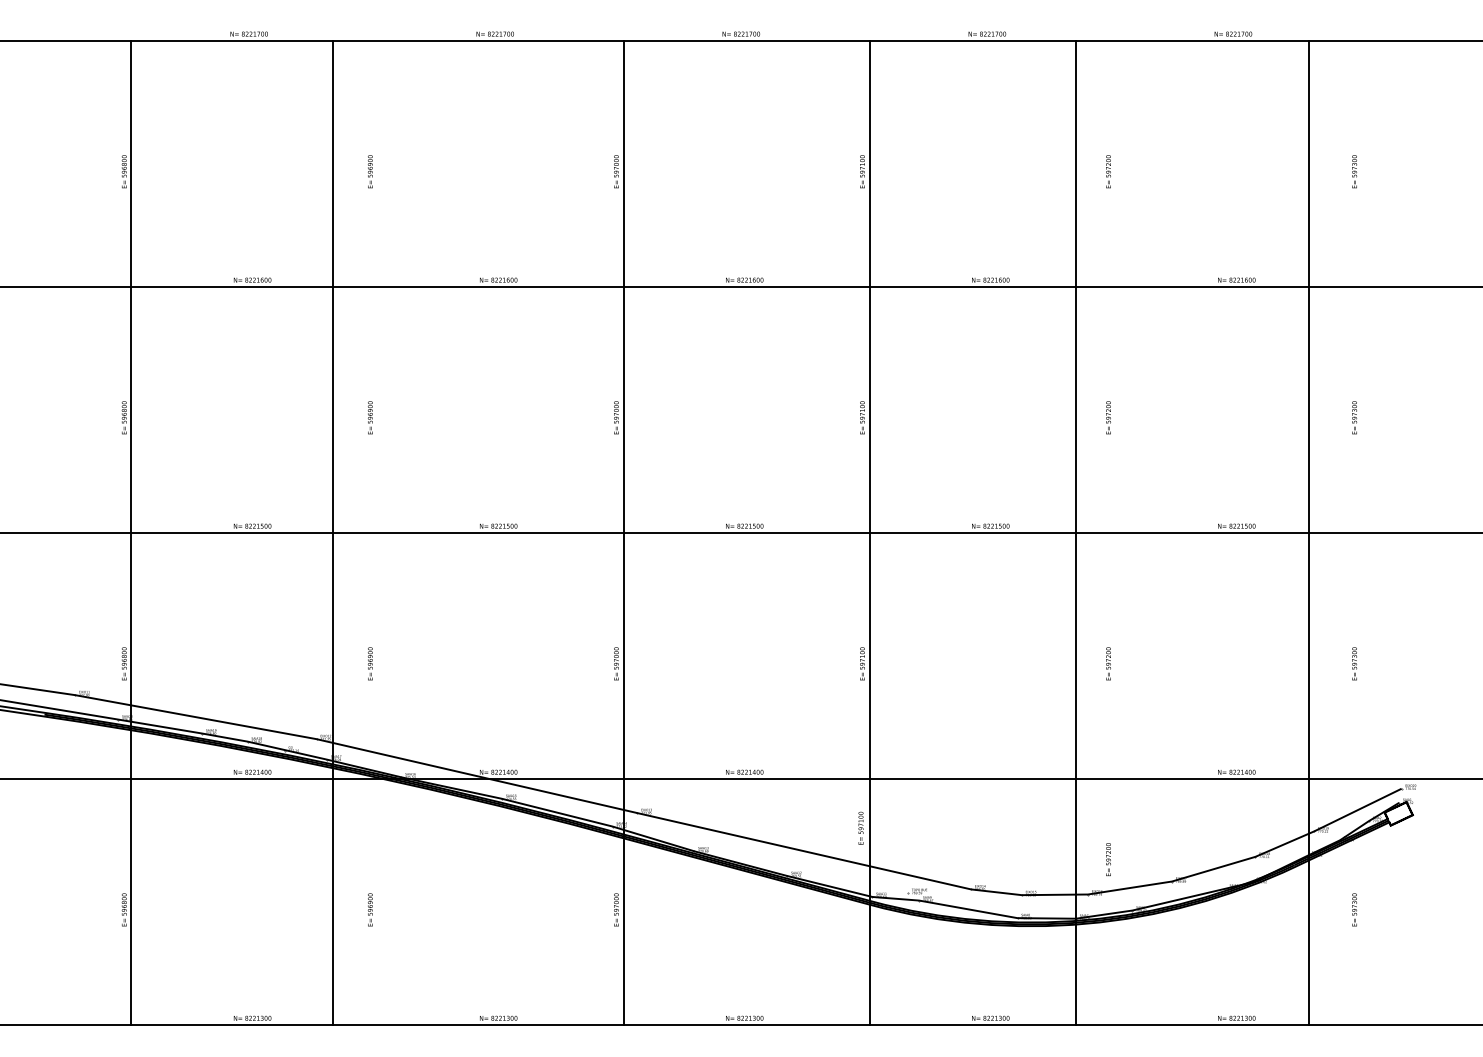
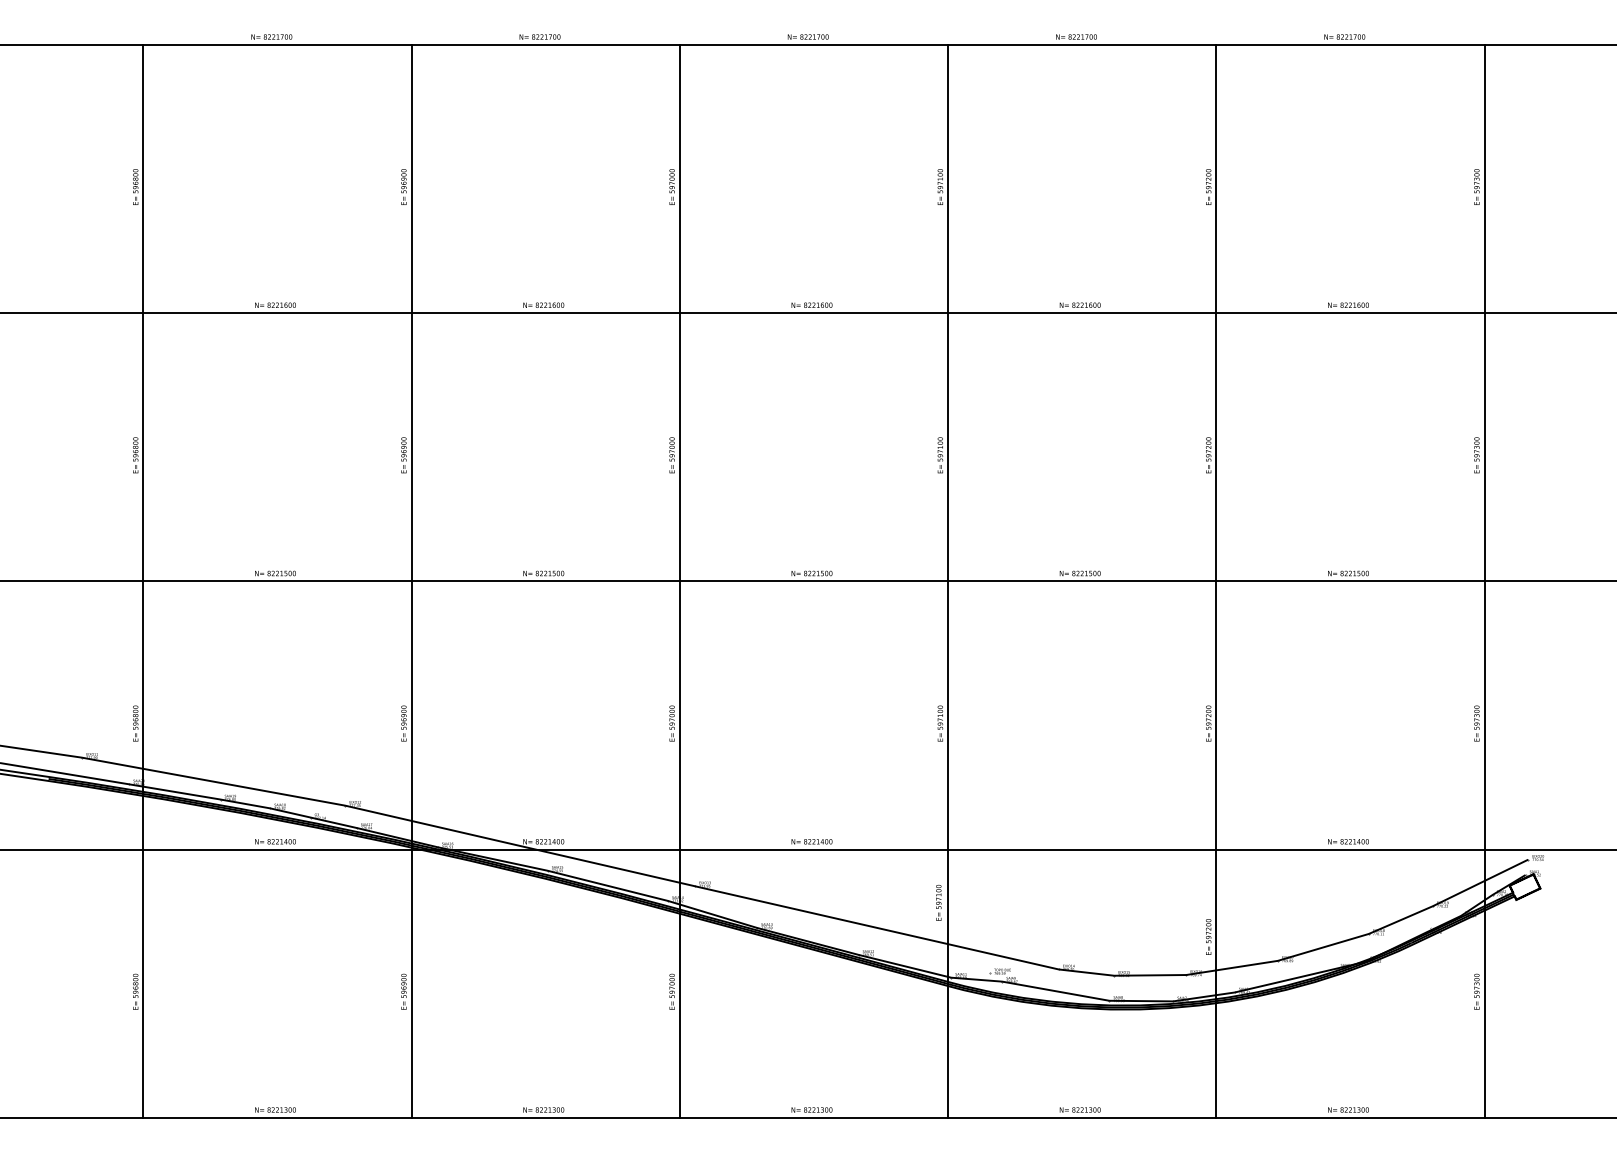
line: (333, 533) -> (411, 581), moved
line: (1075, 533) -> (1216, 581), moved
line: (1308, 533) -> (1484, 581), moved

